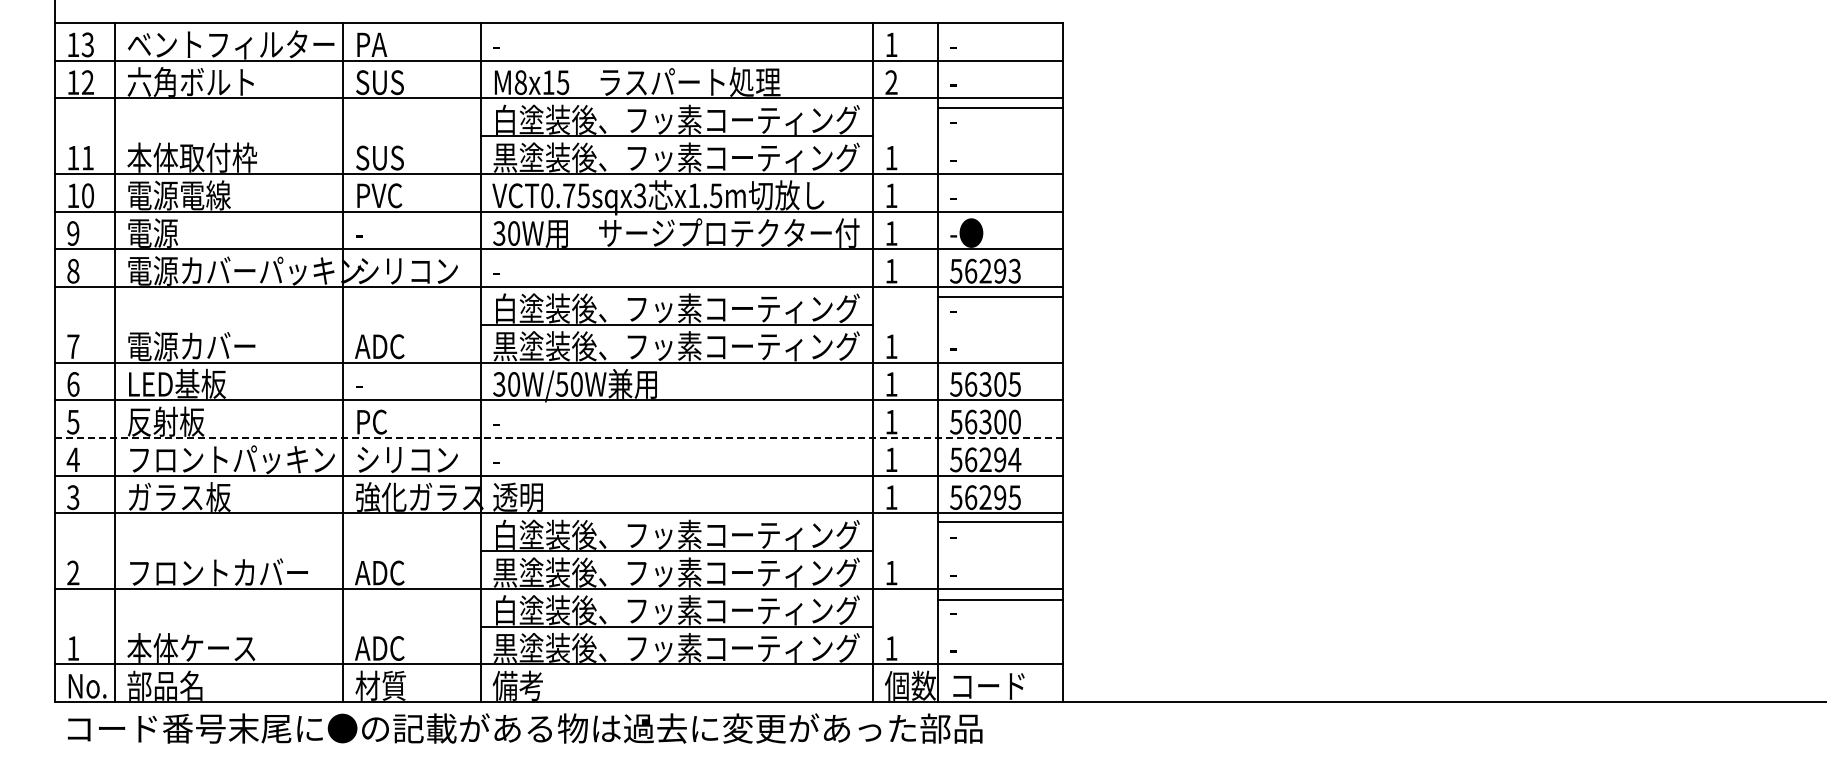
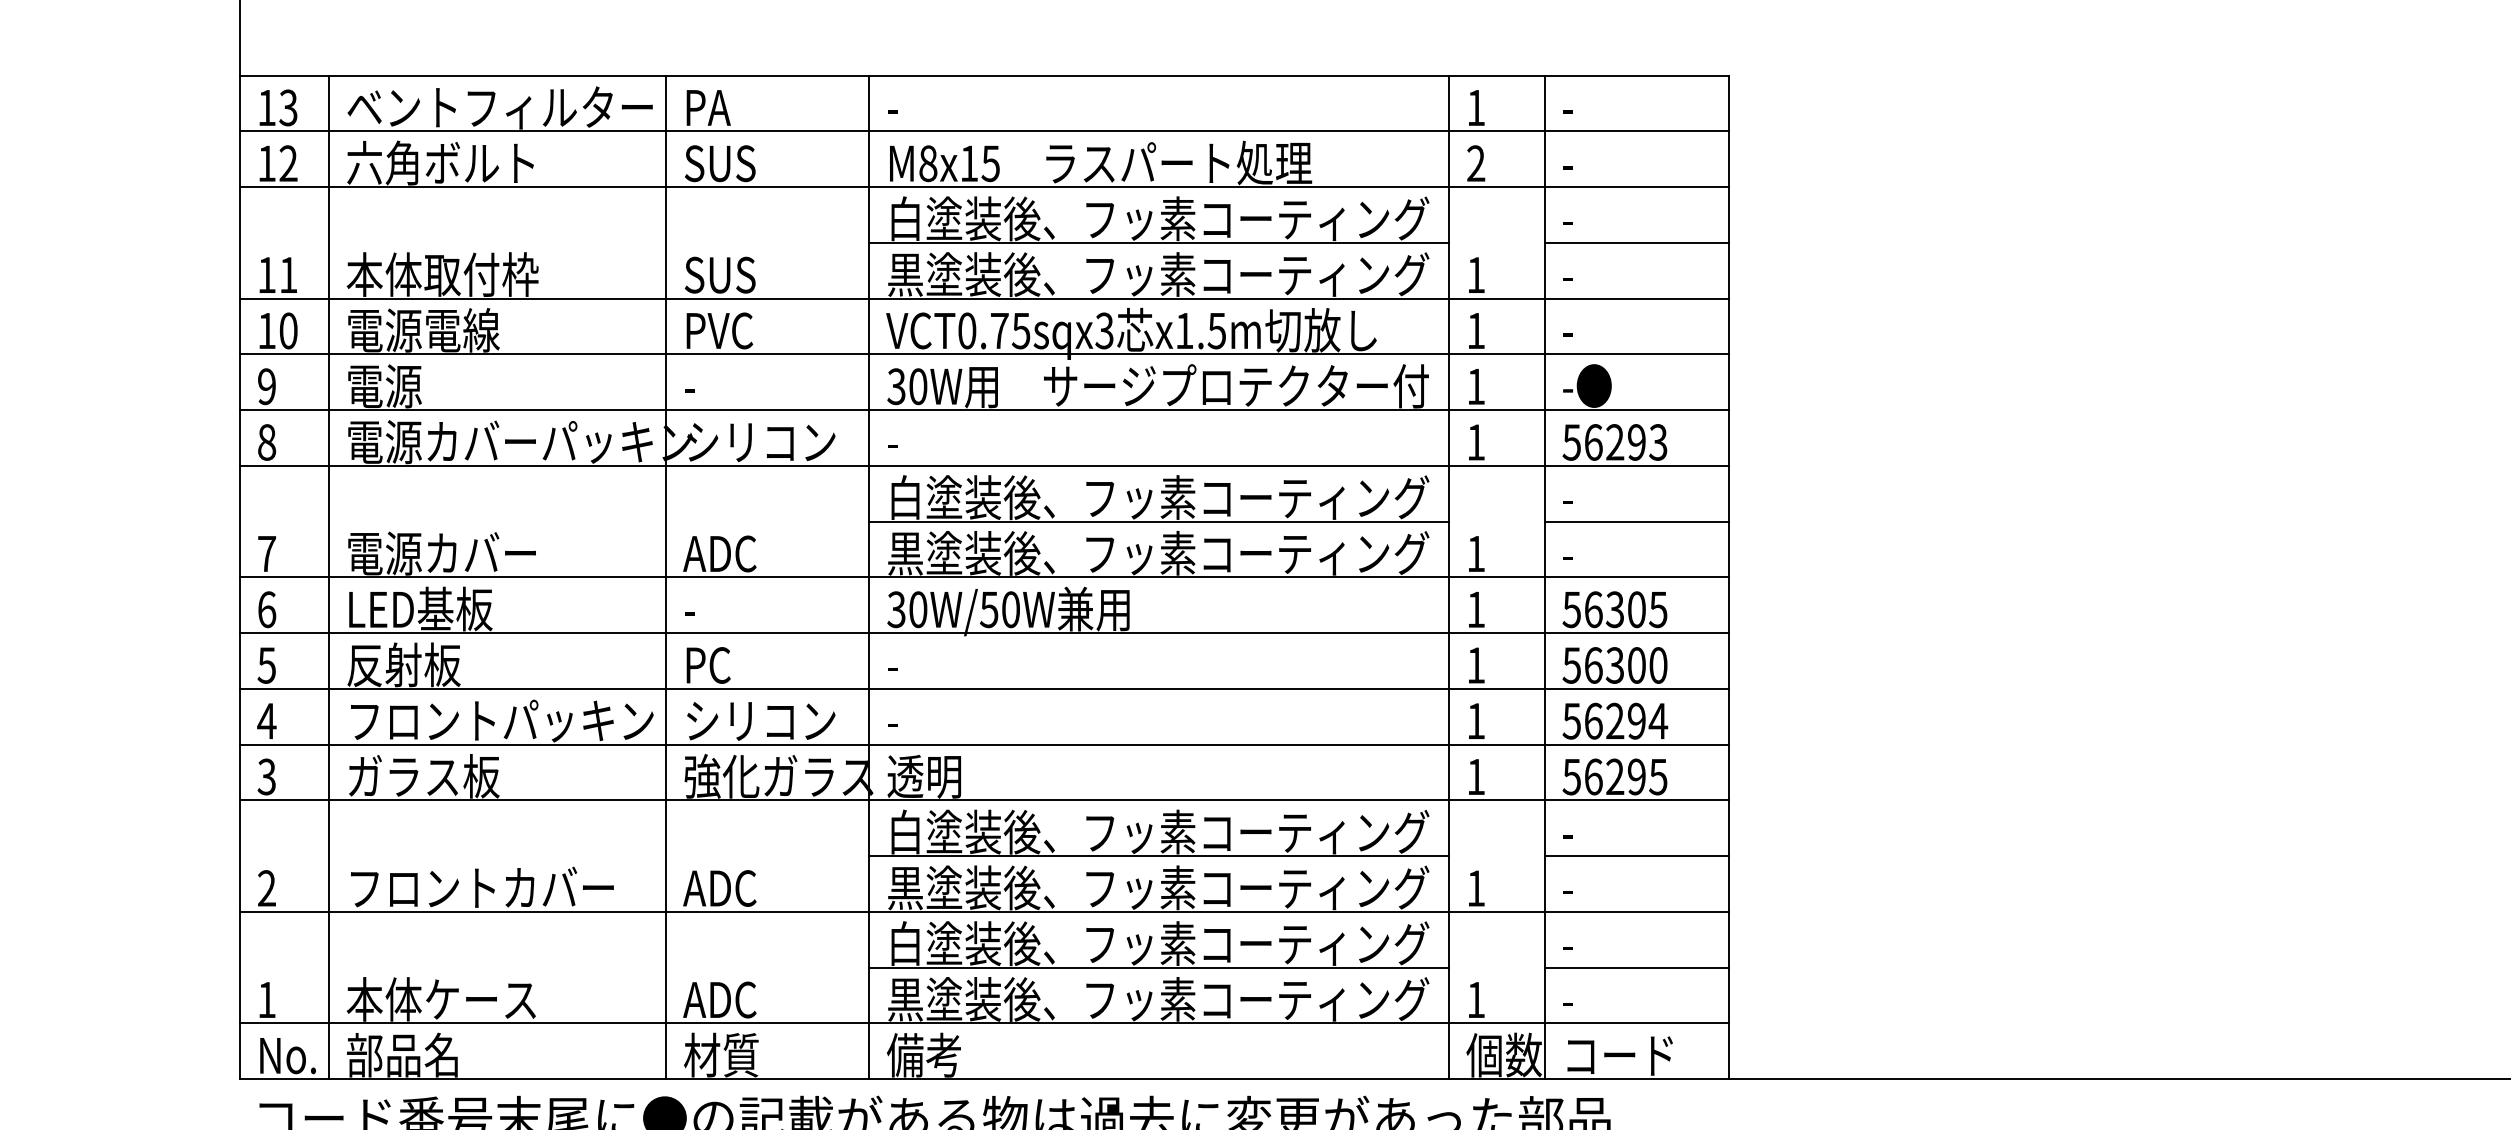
line: (999, 108) -> (1635, 243), moved
line: (999, 296) -> (1635, 521), moved
line: (558, 438) -> (983, 689), dashed -> solid
line: (999, 522) -> (1635, 856), moved
line: (999, 599) -> (1635, 967), moved

